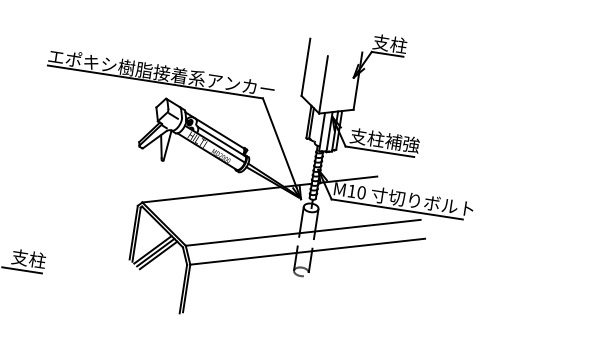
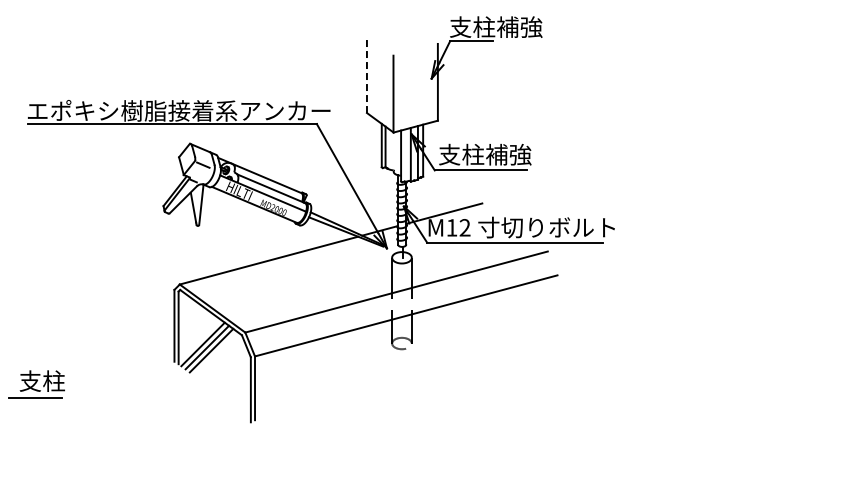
text: (425, 48) -> (519, 26), 支柱 -> 支柱補強
line: (305, 67) -> (366, 74), solid -> dashed
text: (361, 192) -> (464, 227), M10 -> M12

